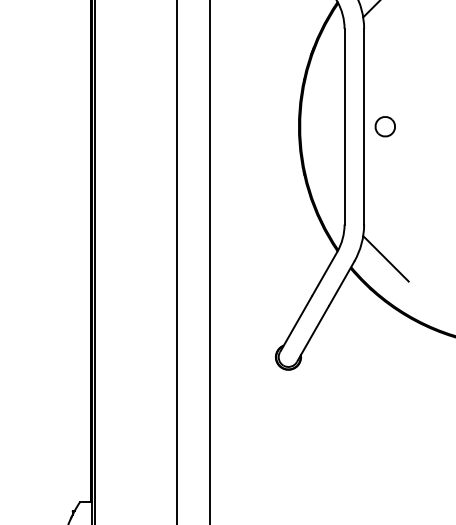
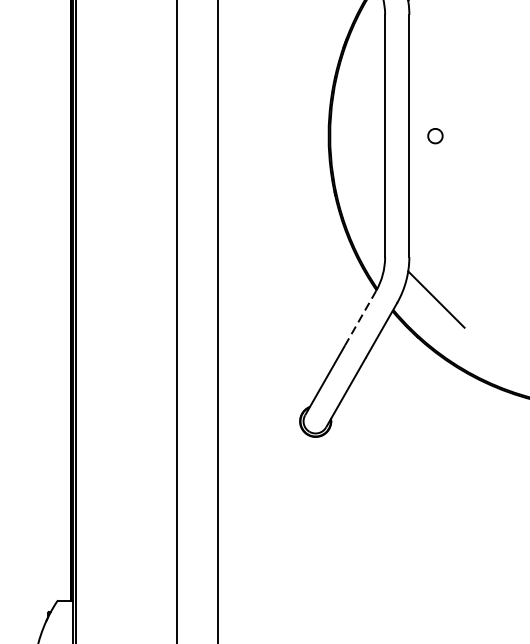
part: (384, 126) -> (434, 135), size x0.6
line: (324, 274) -> (360, 318), solid -> dashed

